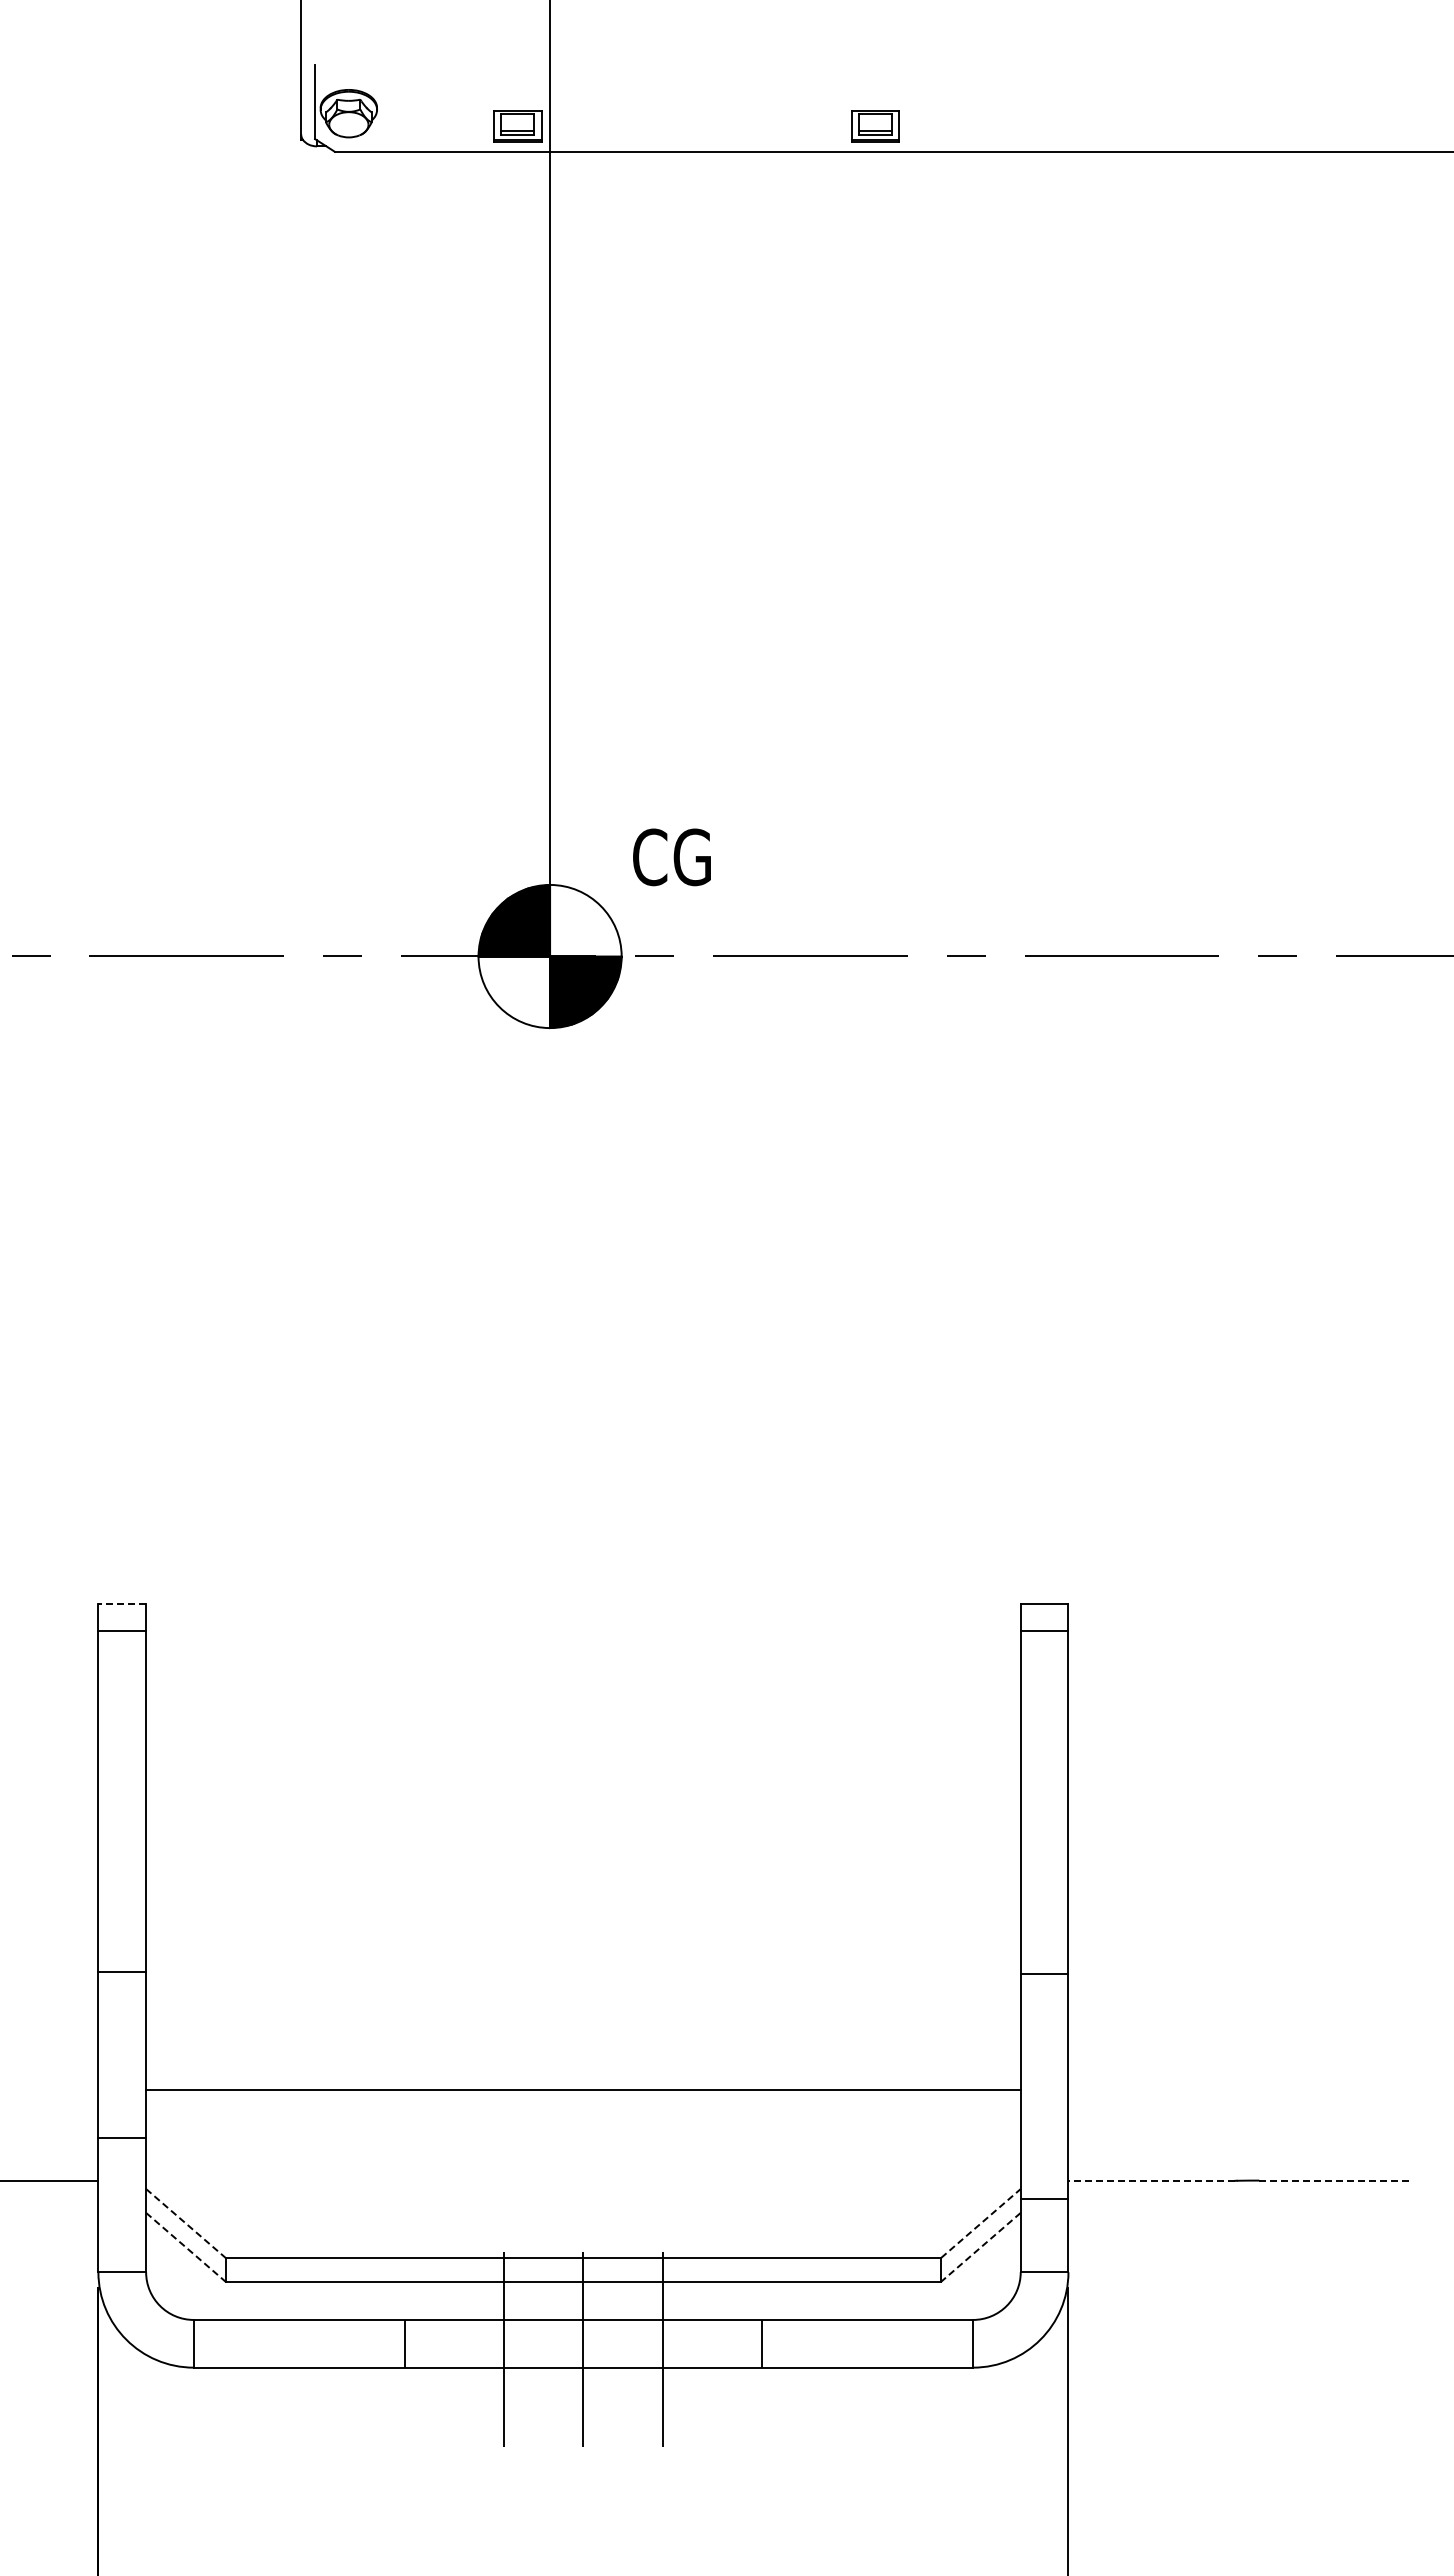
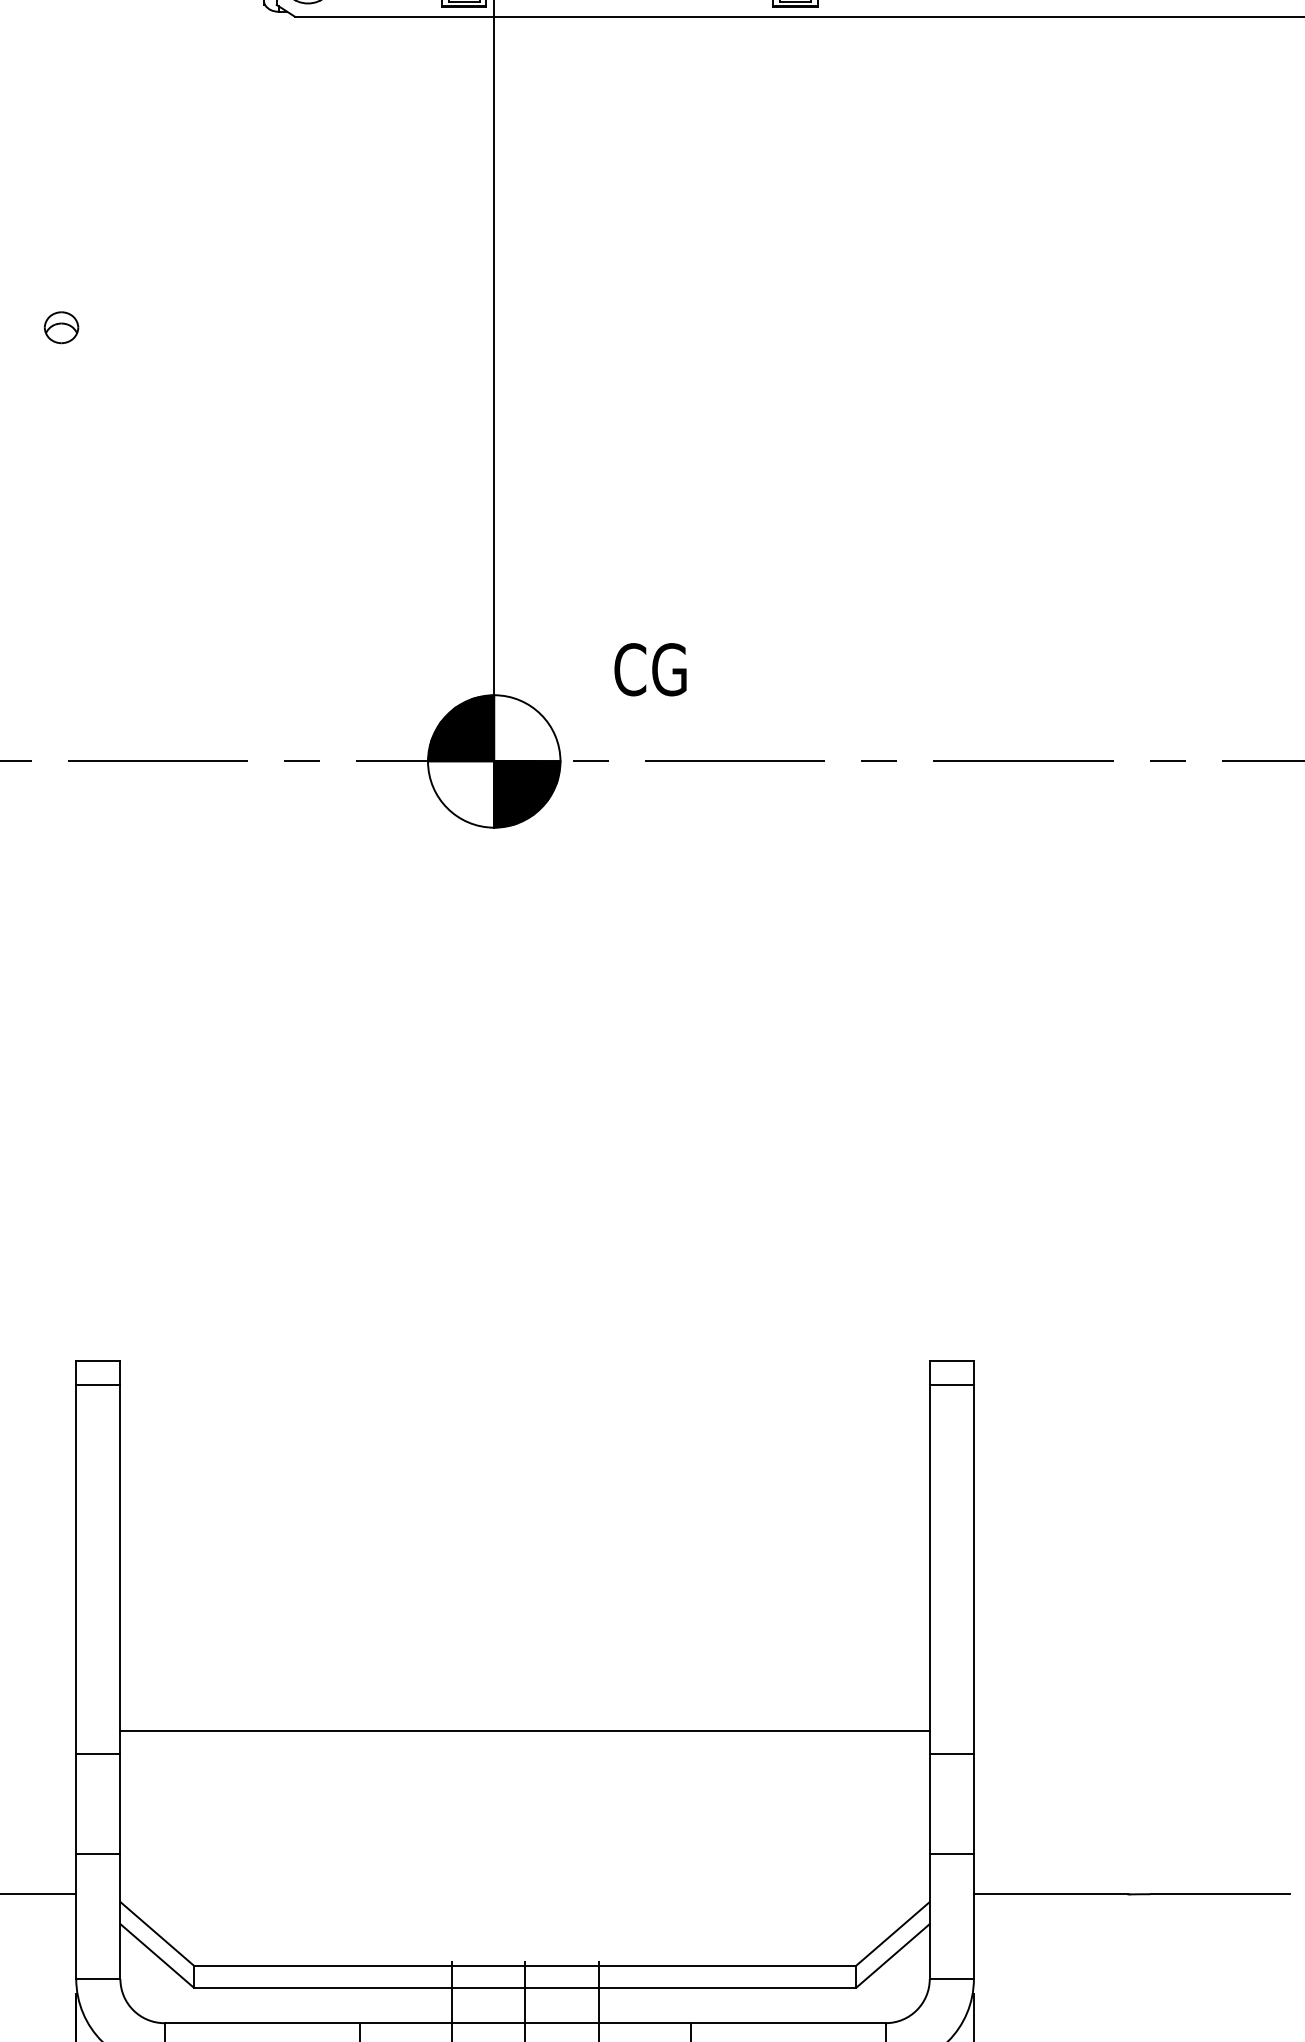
part: (82, 487) -> (61, 327), added
text: (671, 857) -> (650, 669), moved
line: (122, 1604) -> (98, 1361), dashed -> solid
line: (122, 1971) -> (98, 1753), moved
line: (1044, 1973) -> (951, 1753), moved
line: (583, 2089) -> (525, 1731), moved
line: (1151, 2180) -> (1050, 1894), dashed -> solid
line: (1334, 2180) -> (1220, 1894), dashed -> solid
line: (1044, 2198) -> (951, 1854), moved
line: (185, 2223) -> (156, 1933), dashed -> solid
line: (980, 2223) -> (892, 1933), dashed -> solid
line: (185, 2247) -> (156, 1956), dashed -> solid
line: (980, 2247) -> (892, 1956), dashed -> solid

